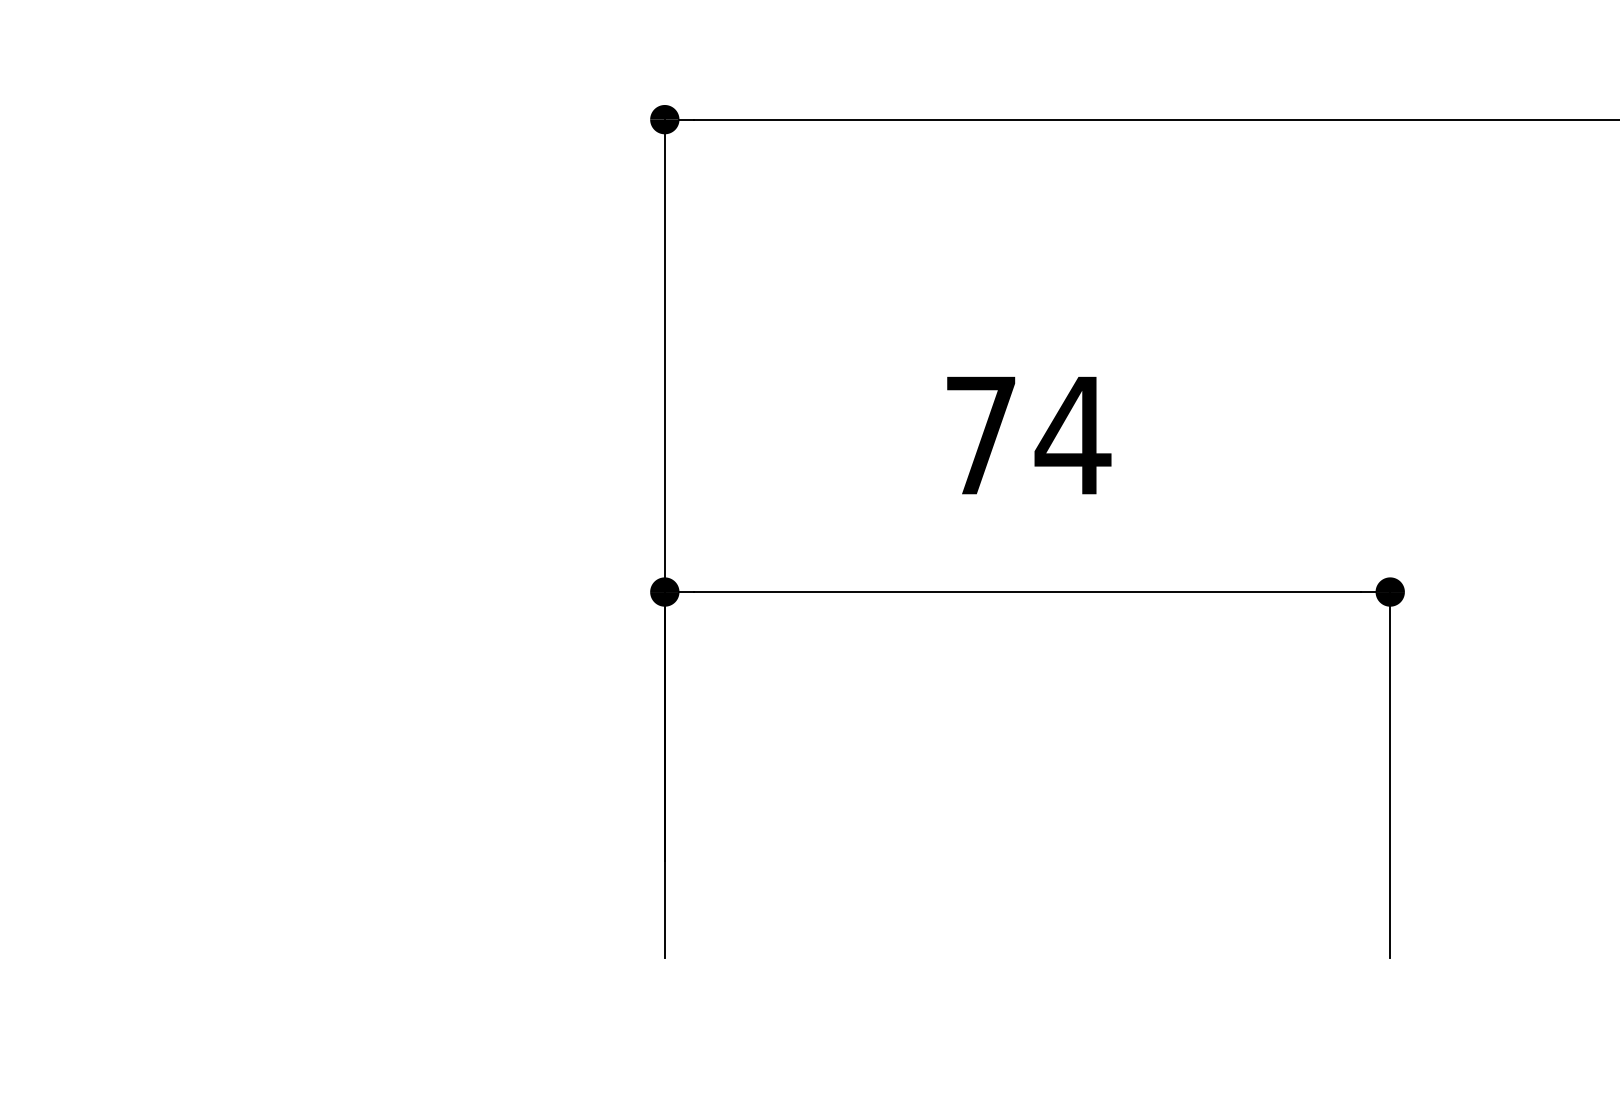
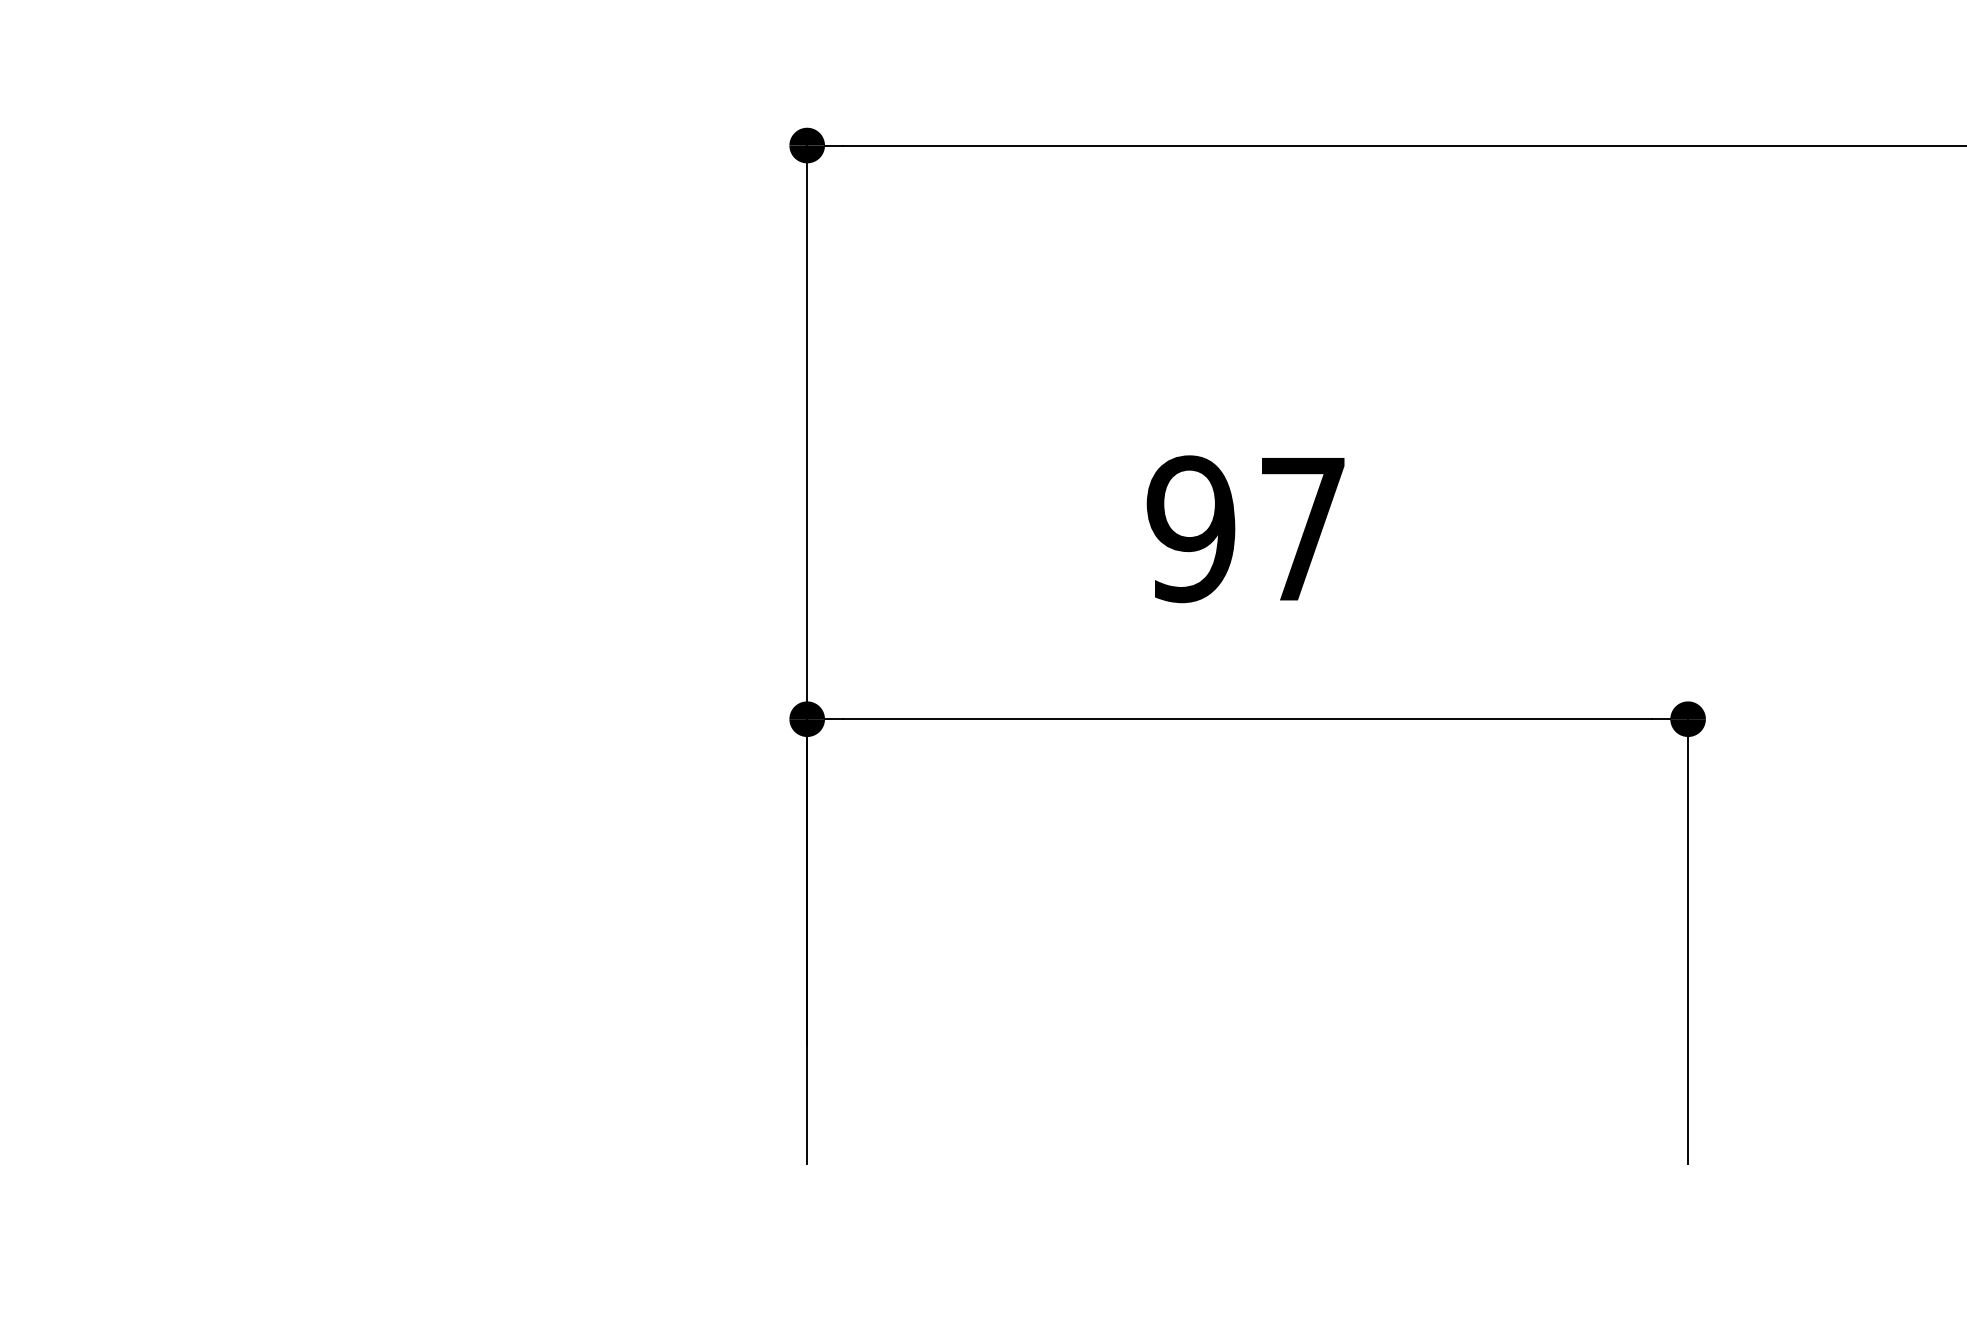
text: (1027, 435) -> (1247, 529), 74 -> 97

